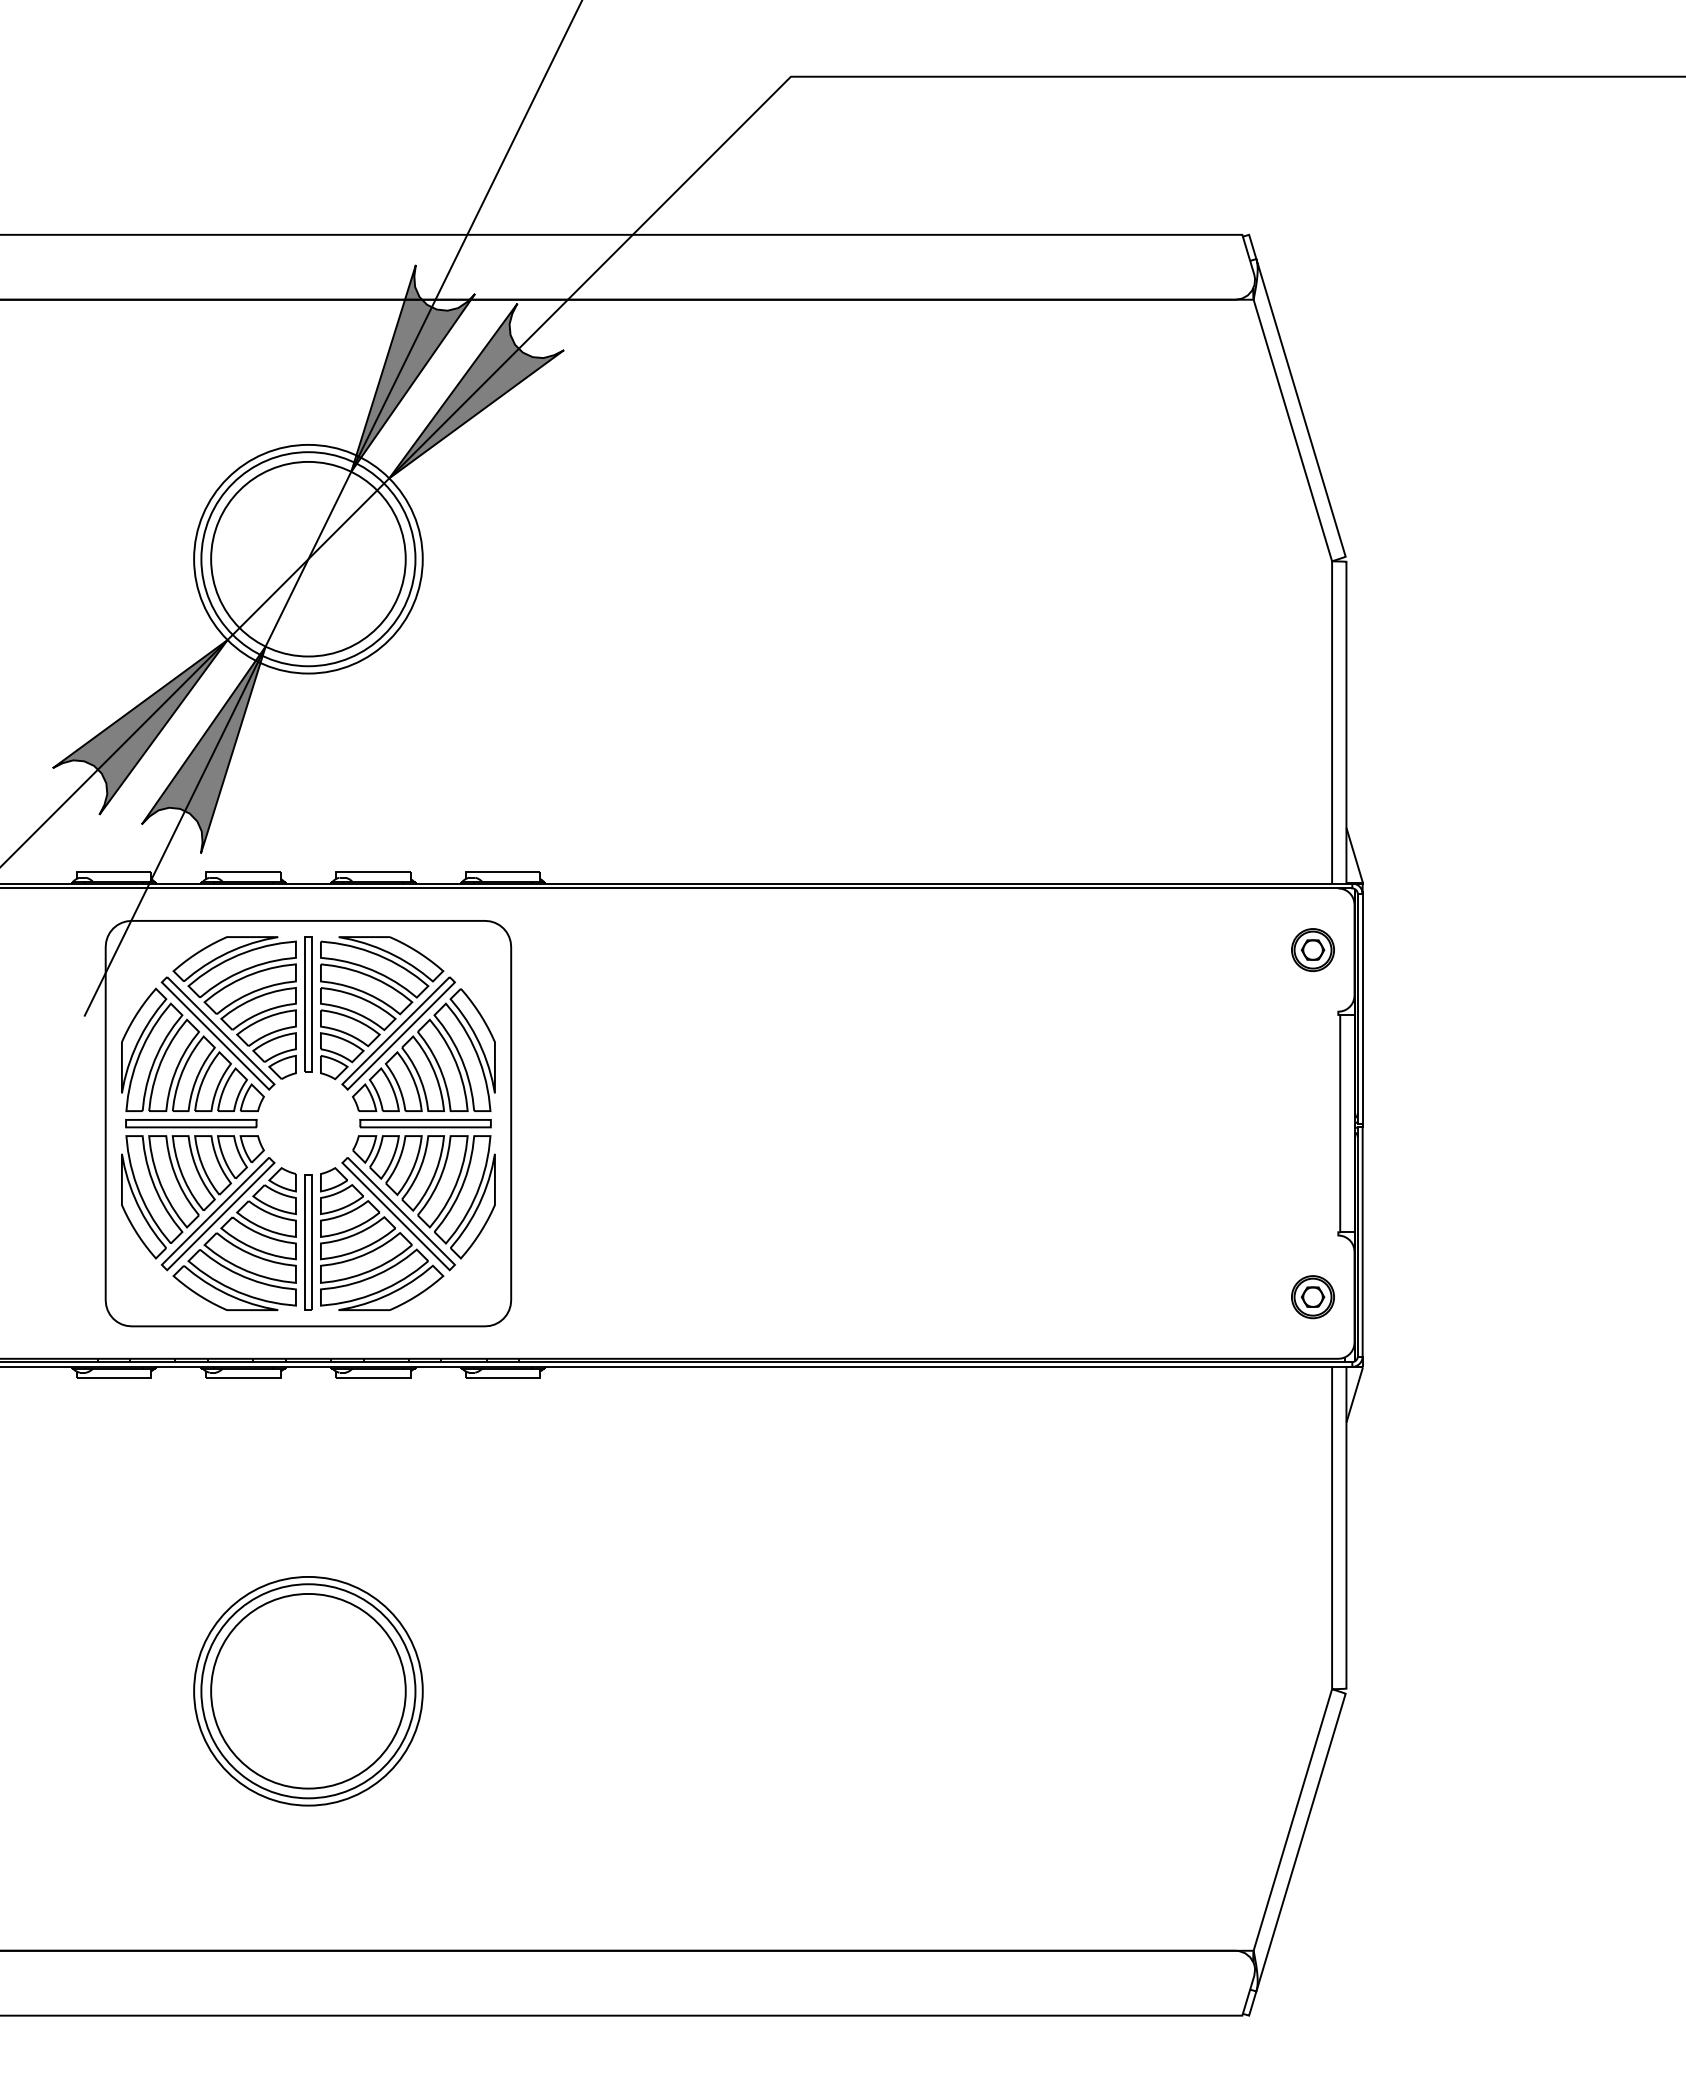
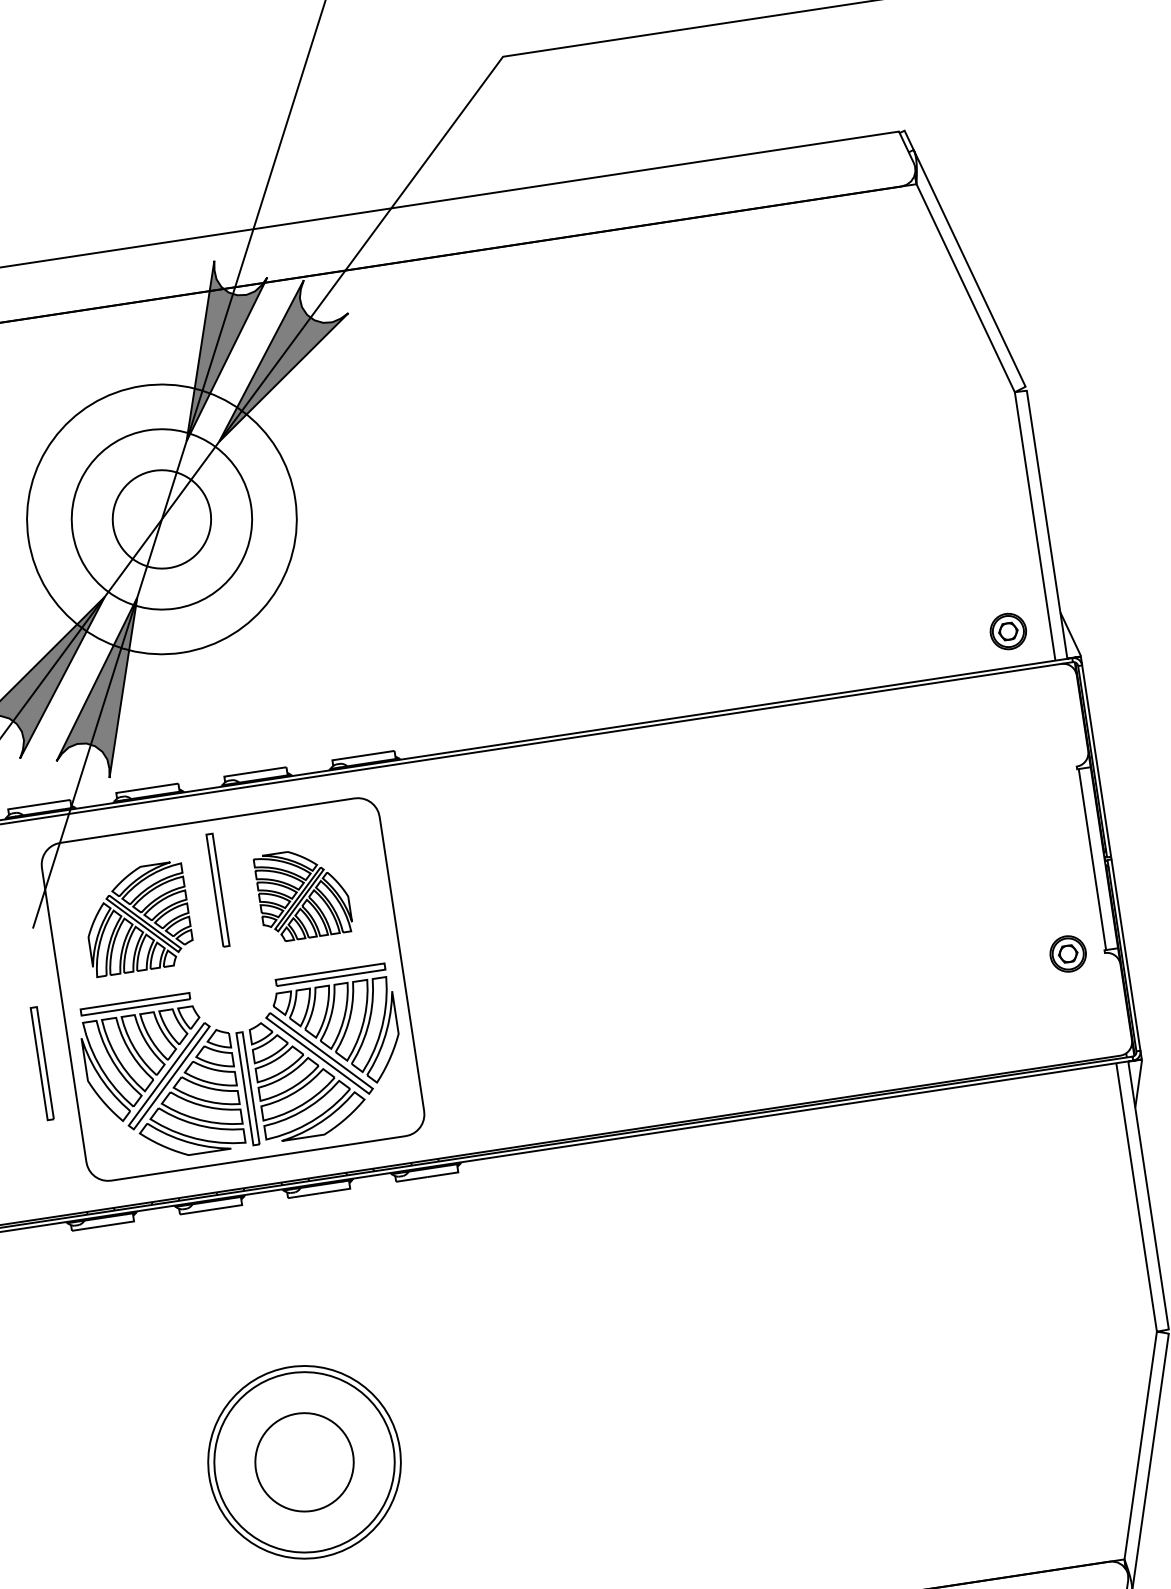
circle: (308, 558) -> (161, 518), size x0.6
circle: (308, 558) -> (161, 518), size x1.4
part: (1312, 949) -> (1007, 631), moved
part: (208, 1023) -> (137, 918), size x0.7
part: (407, 1023) -> (302, 893), size x0.6
part: (71, 1176) -> (42, 1063), added
part: (1312, 1297) -> (1067, 954), moved
circle: (308, 1690) -> (304, 1461), size x0.6

